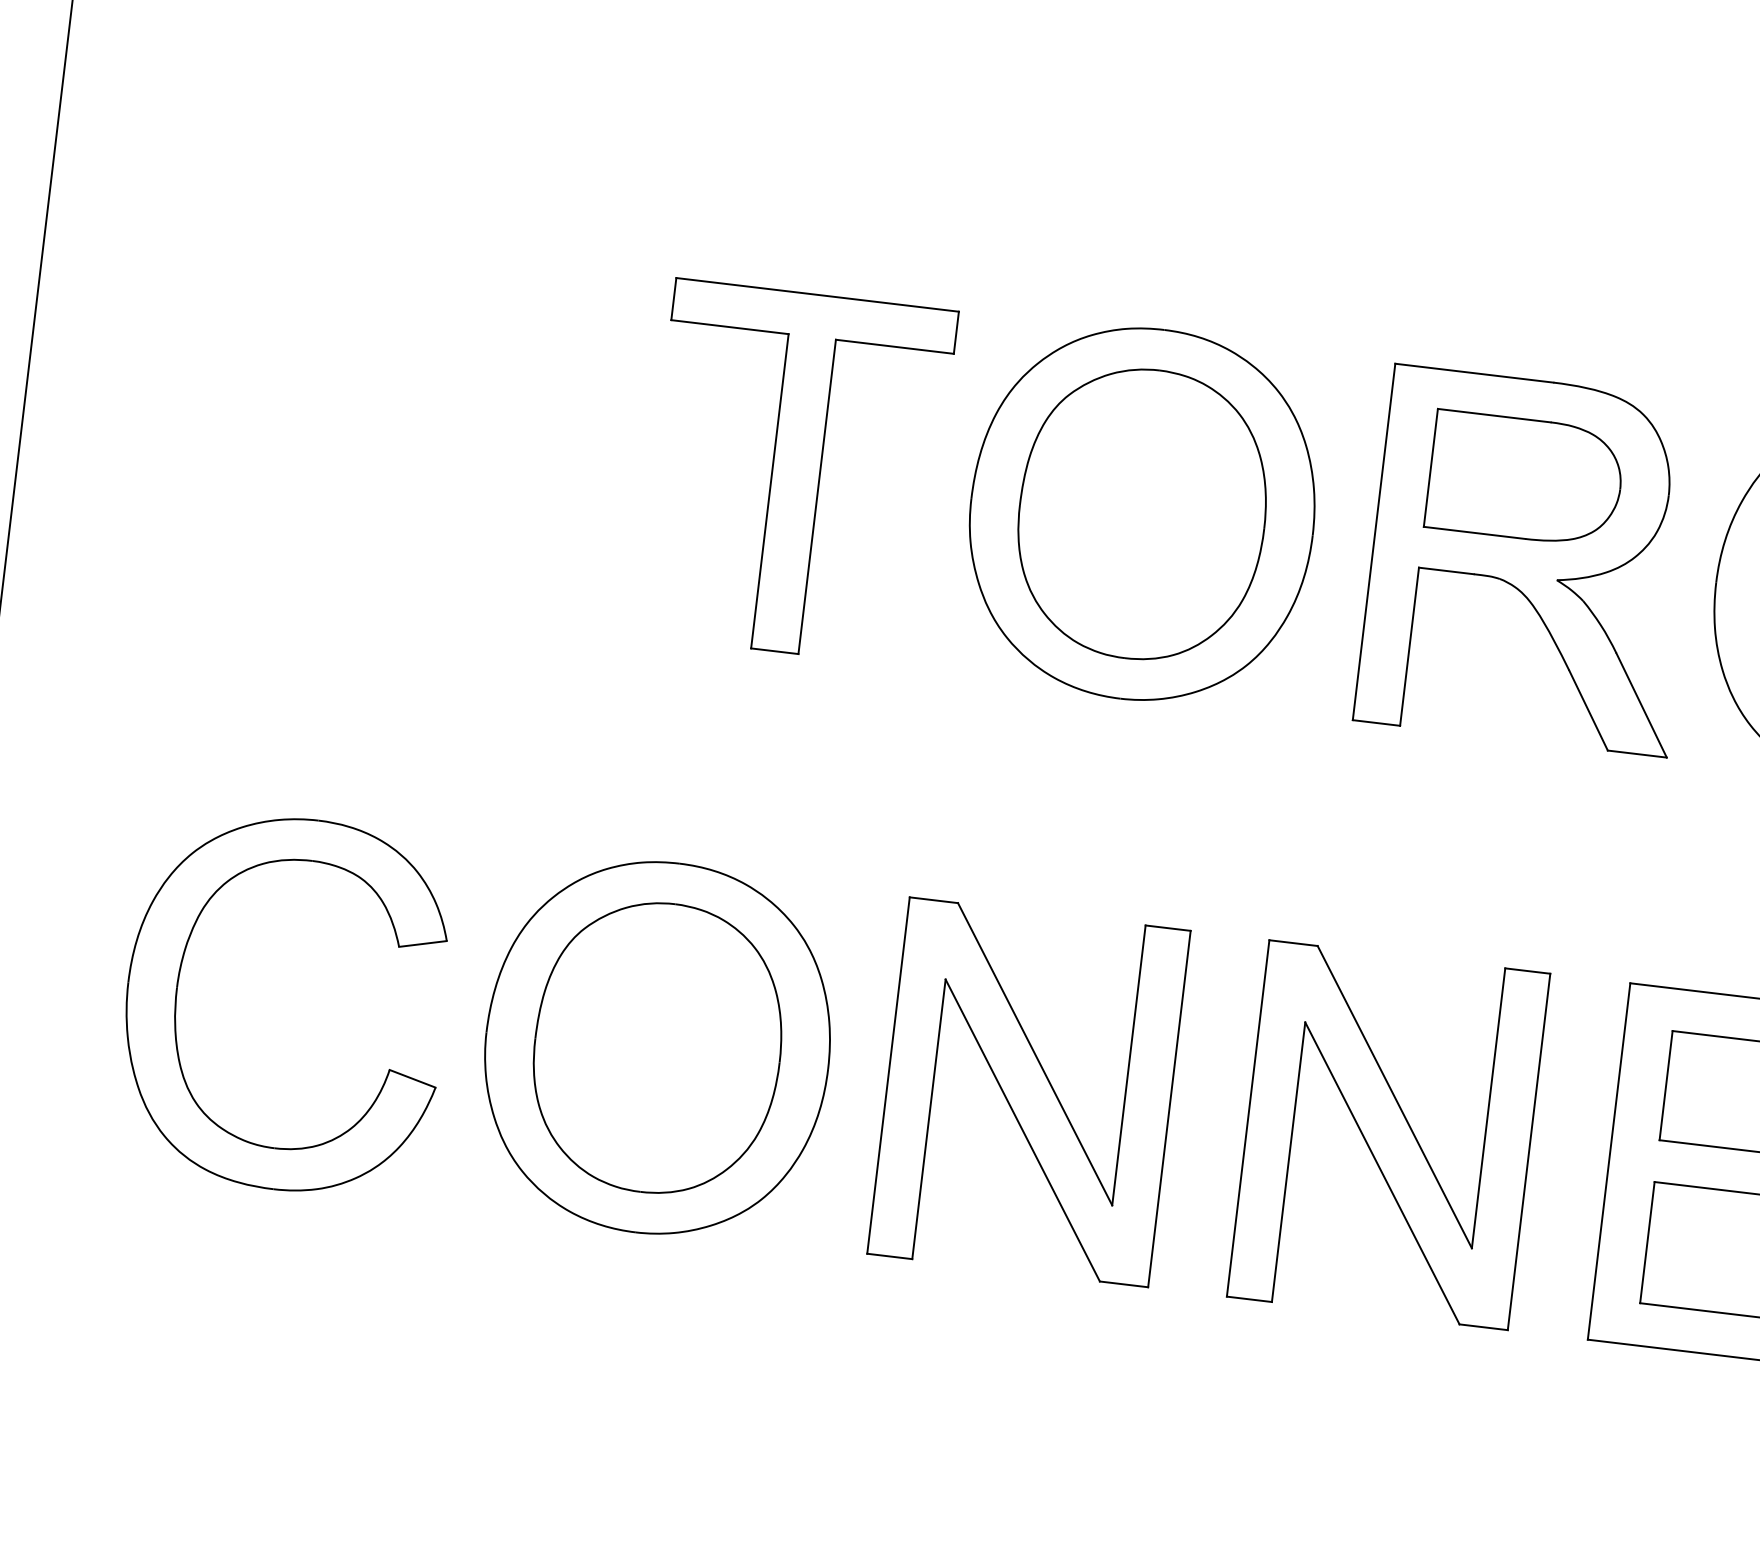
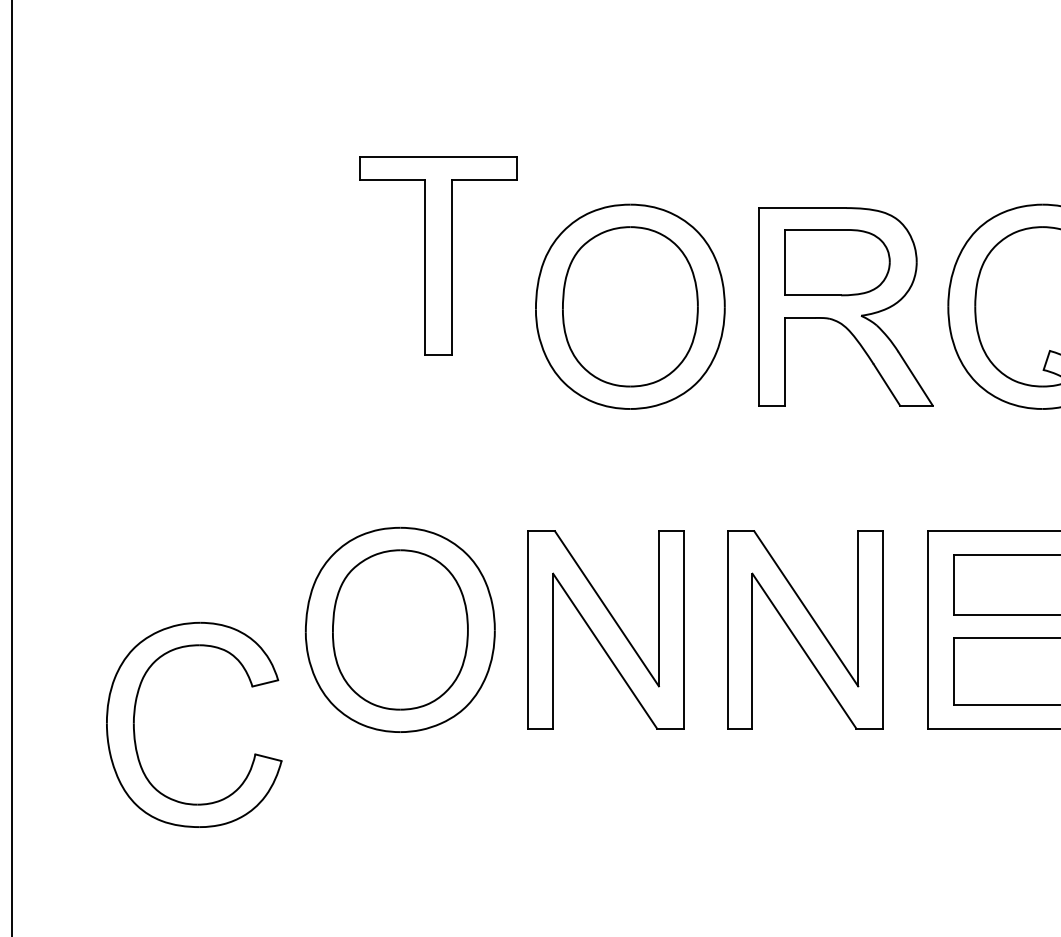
part: (796, 472) -> (438, 255), moved
part: (178, 1004) -> (135, 732), moved

